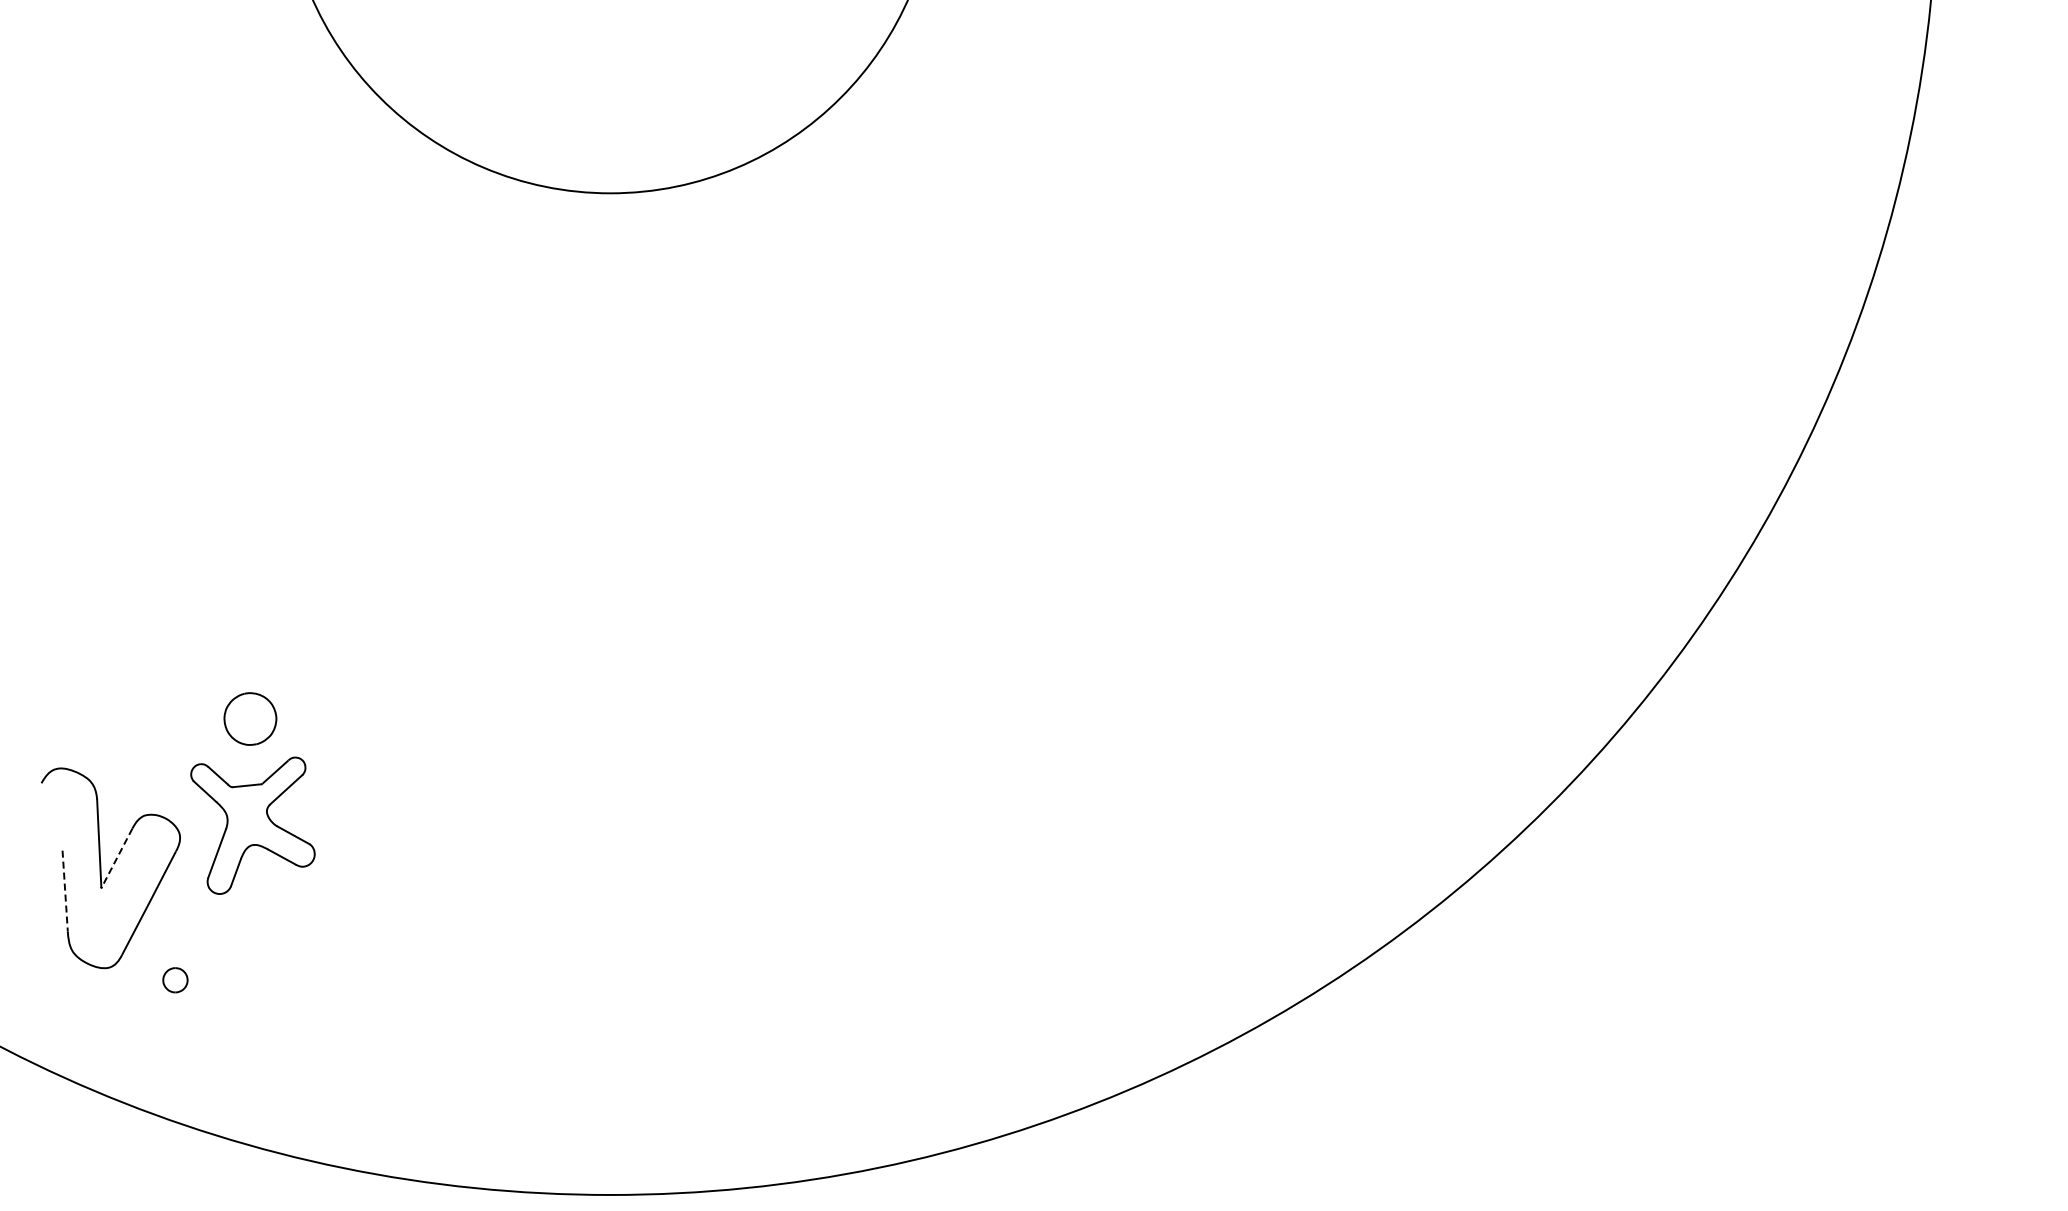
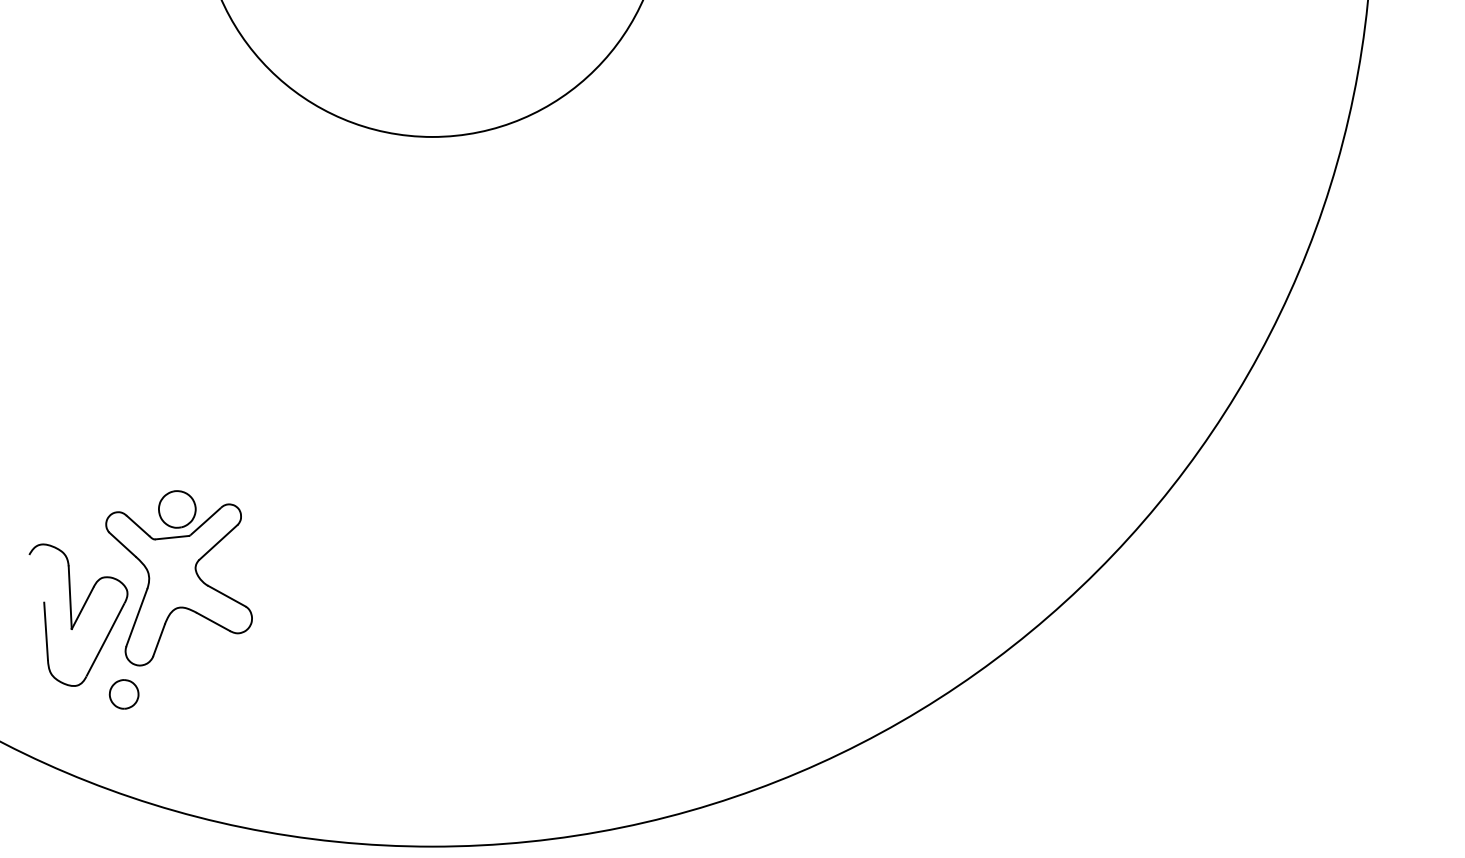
part: (252, 825) -> (178, 584), size x1.67
line: (116, 858) -> (82, 608), dashed -> solid
line: (65, 891) -> (46, 631), dashed -> solid
part: (175, 980) -> (124, 694), size x1.67

